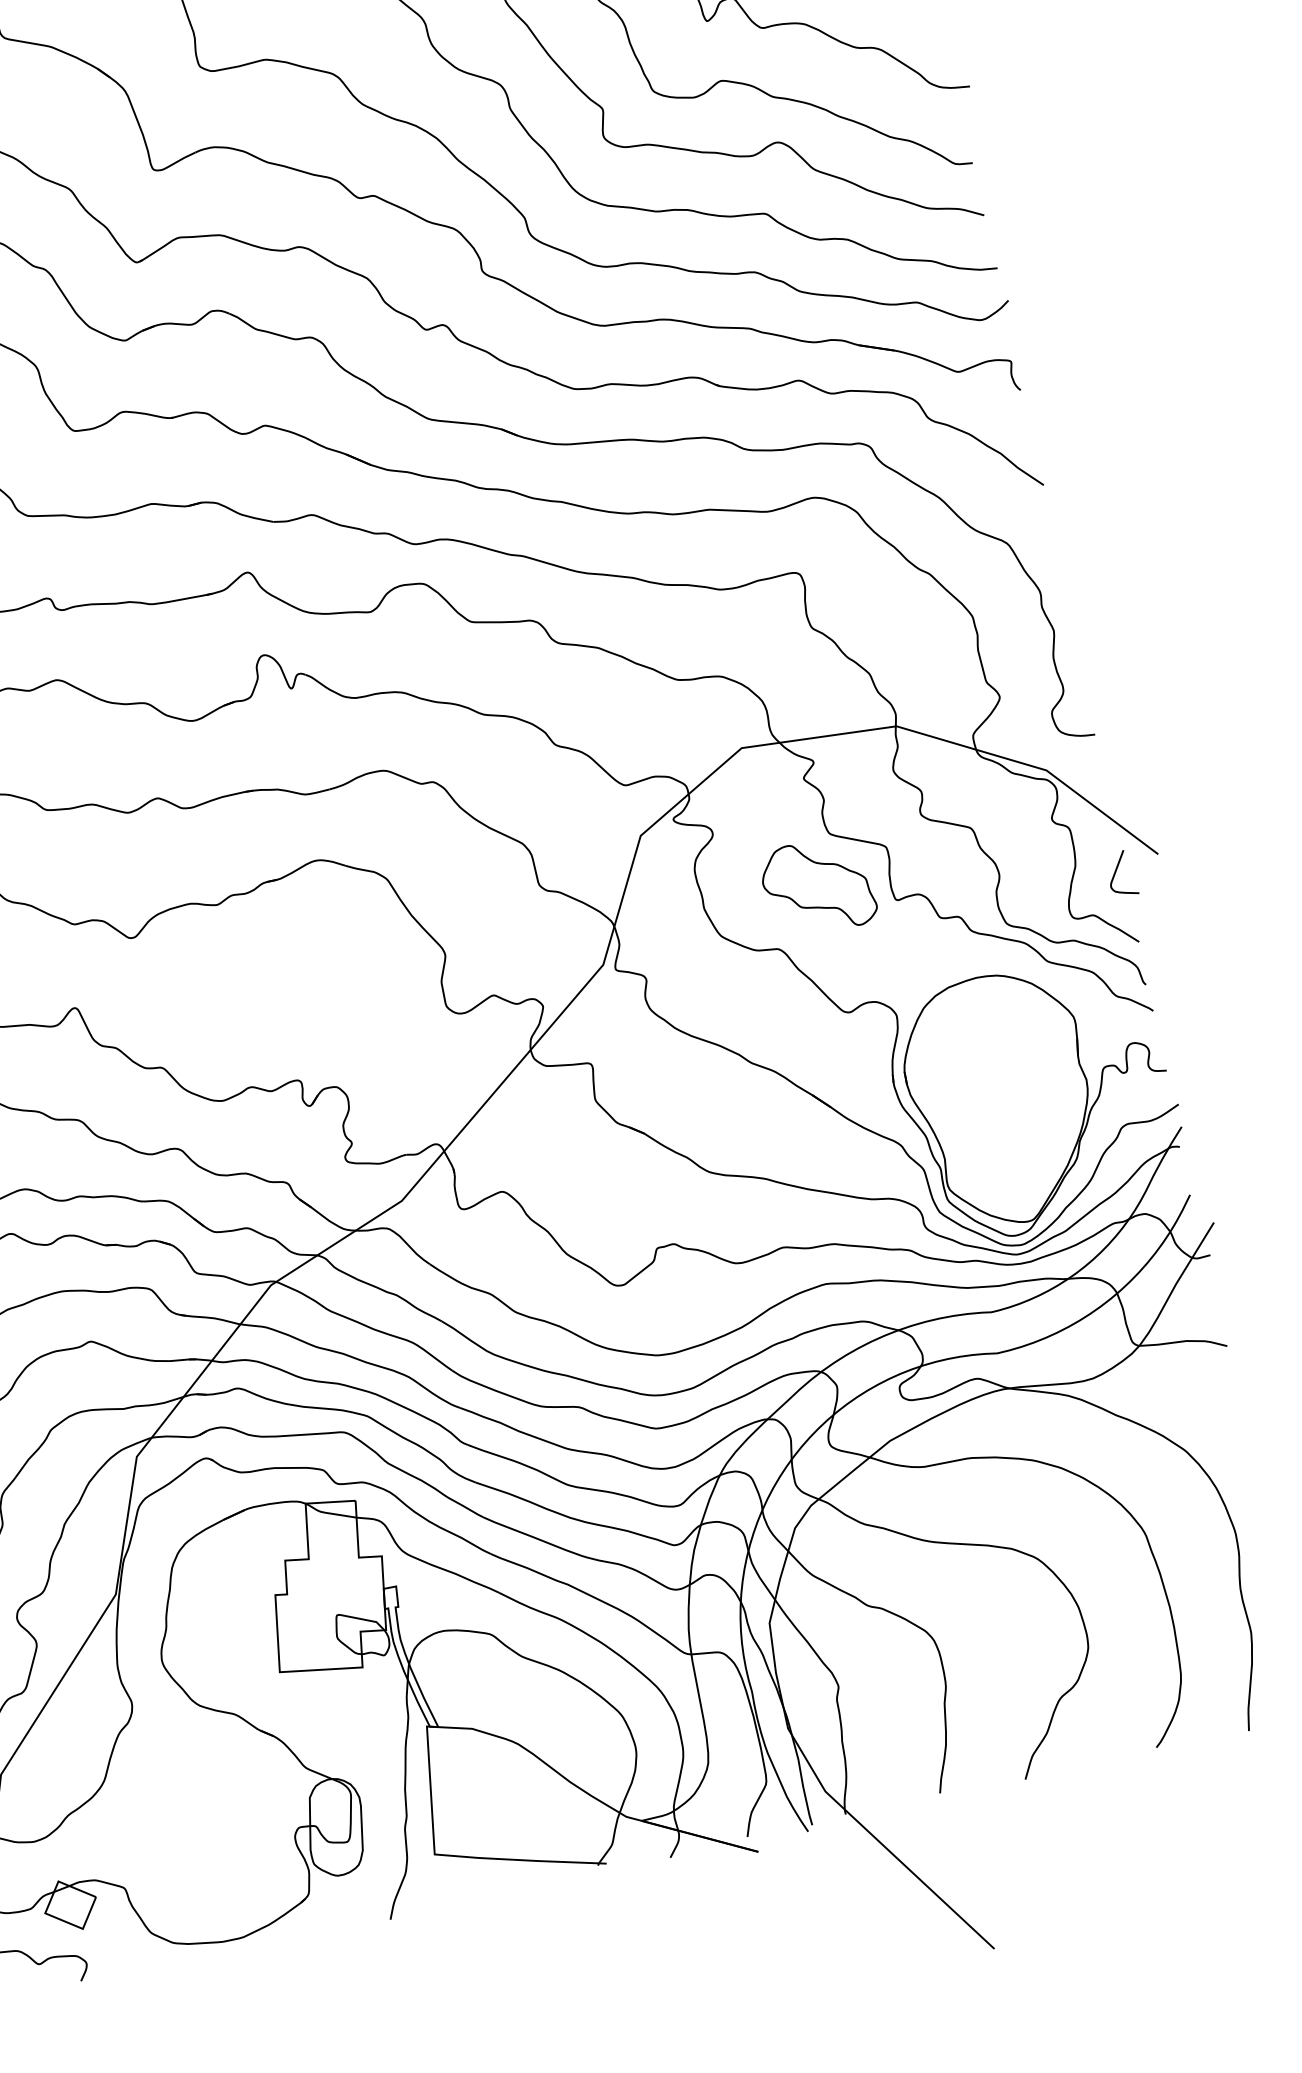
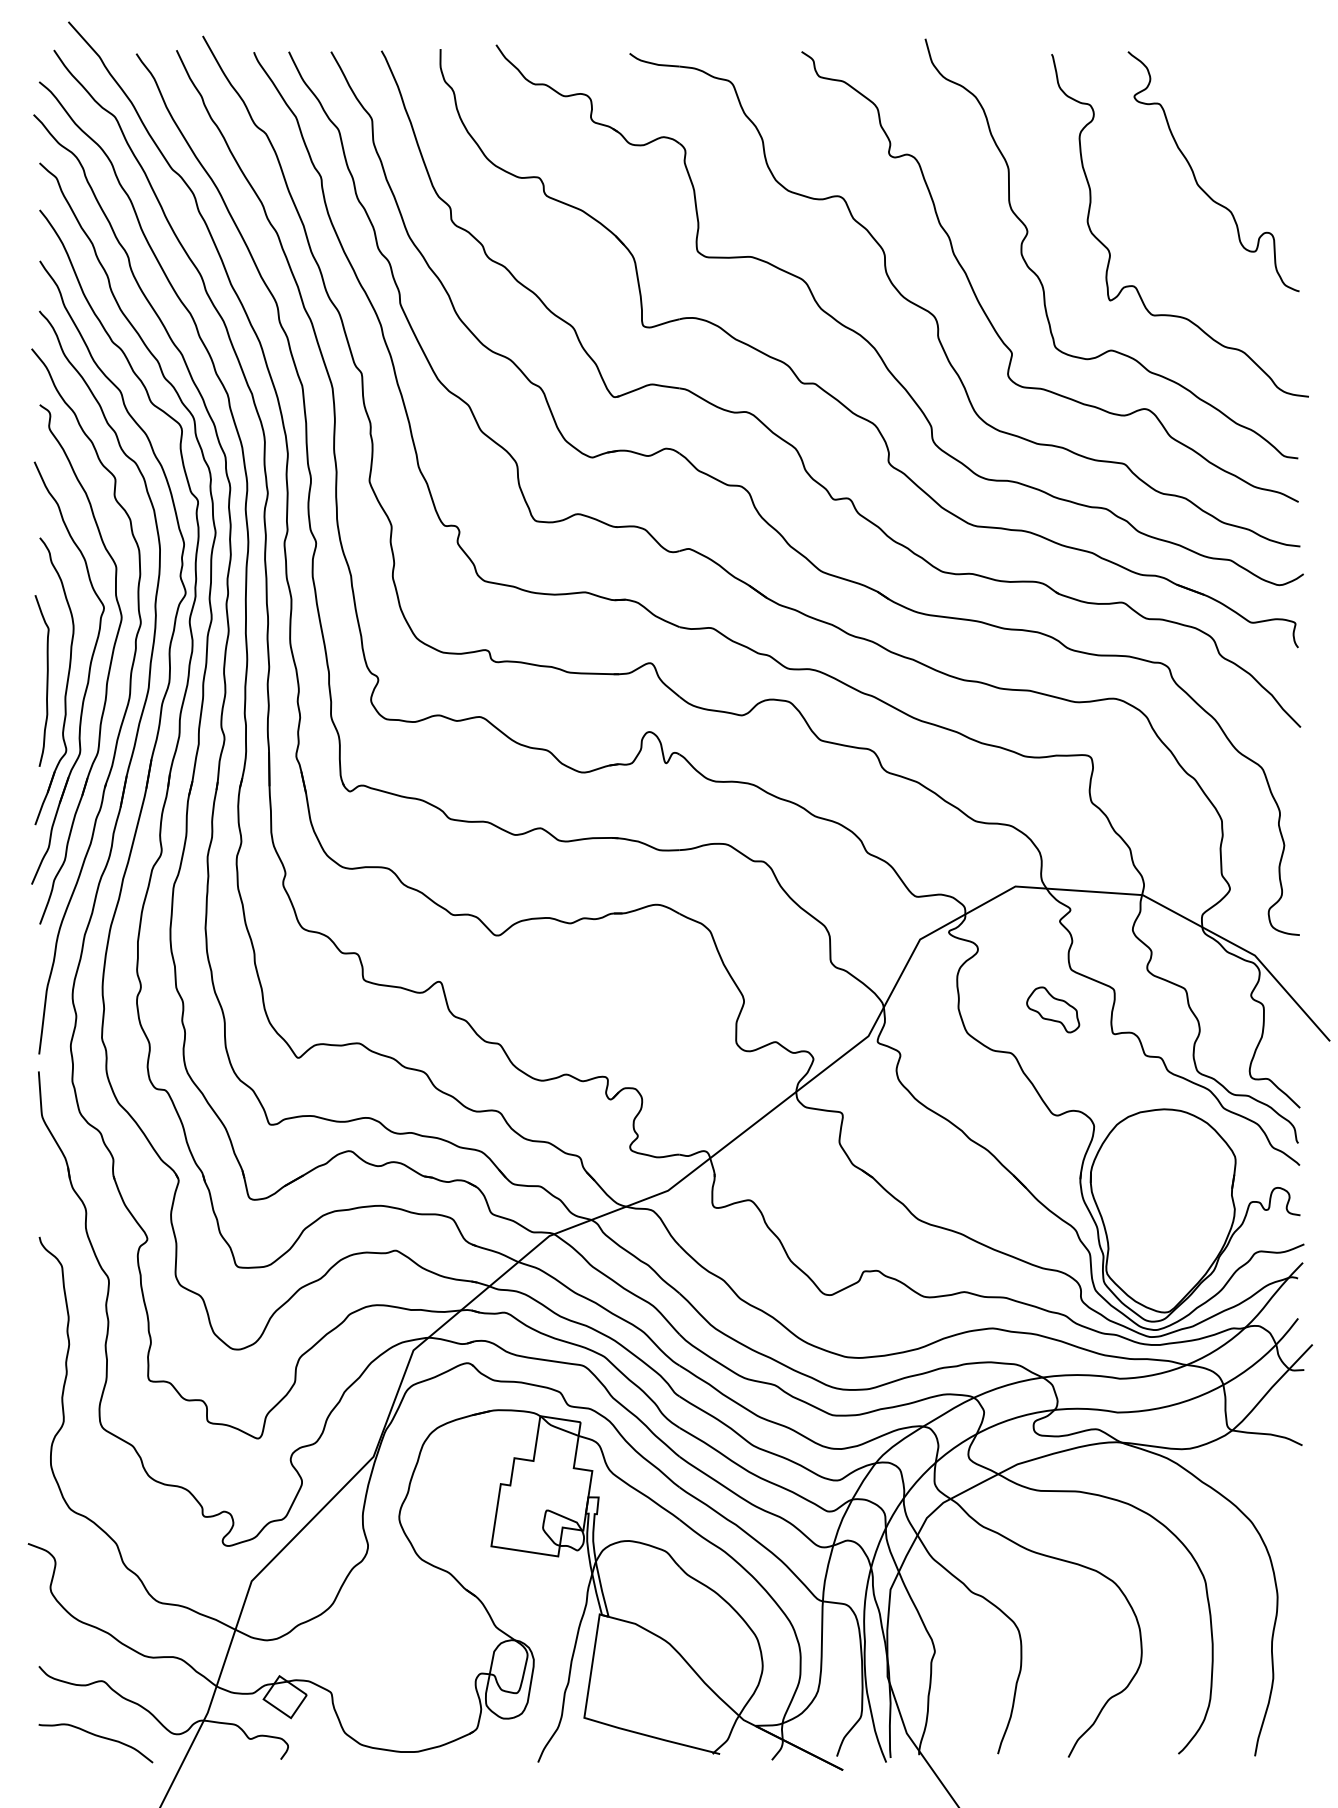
curve: (1116, 873) -> (1293, 1049), removed
part: (817, 886) -> (1052, 1009), size x0.6

